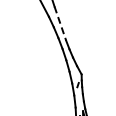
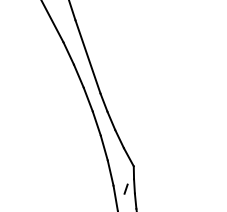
line: (60, 24) -> (88, 58), dashed -> solid

